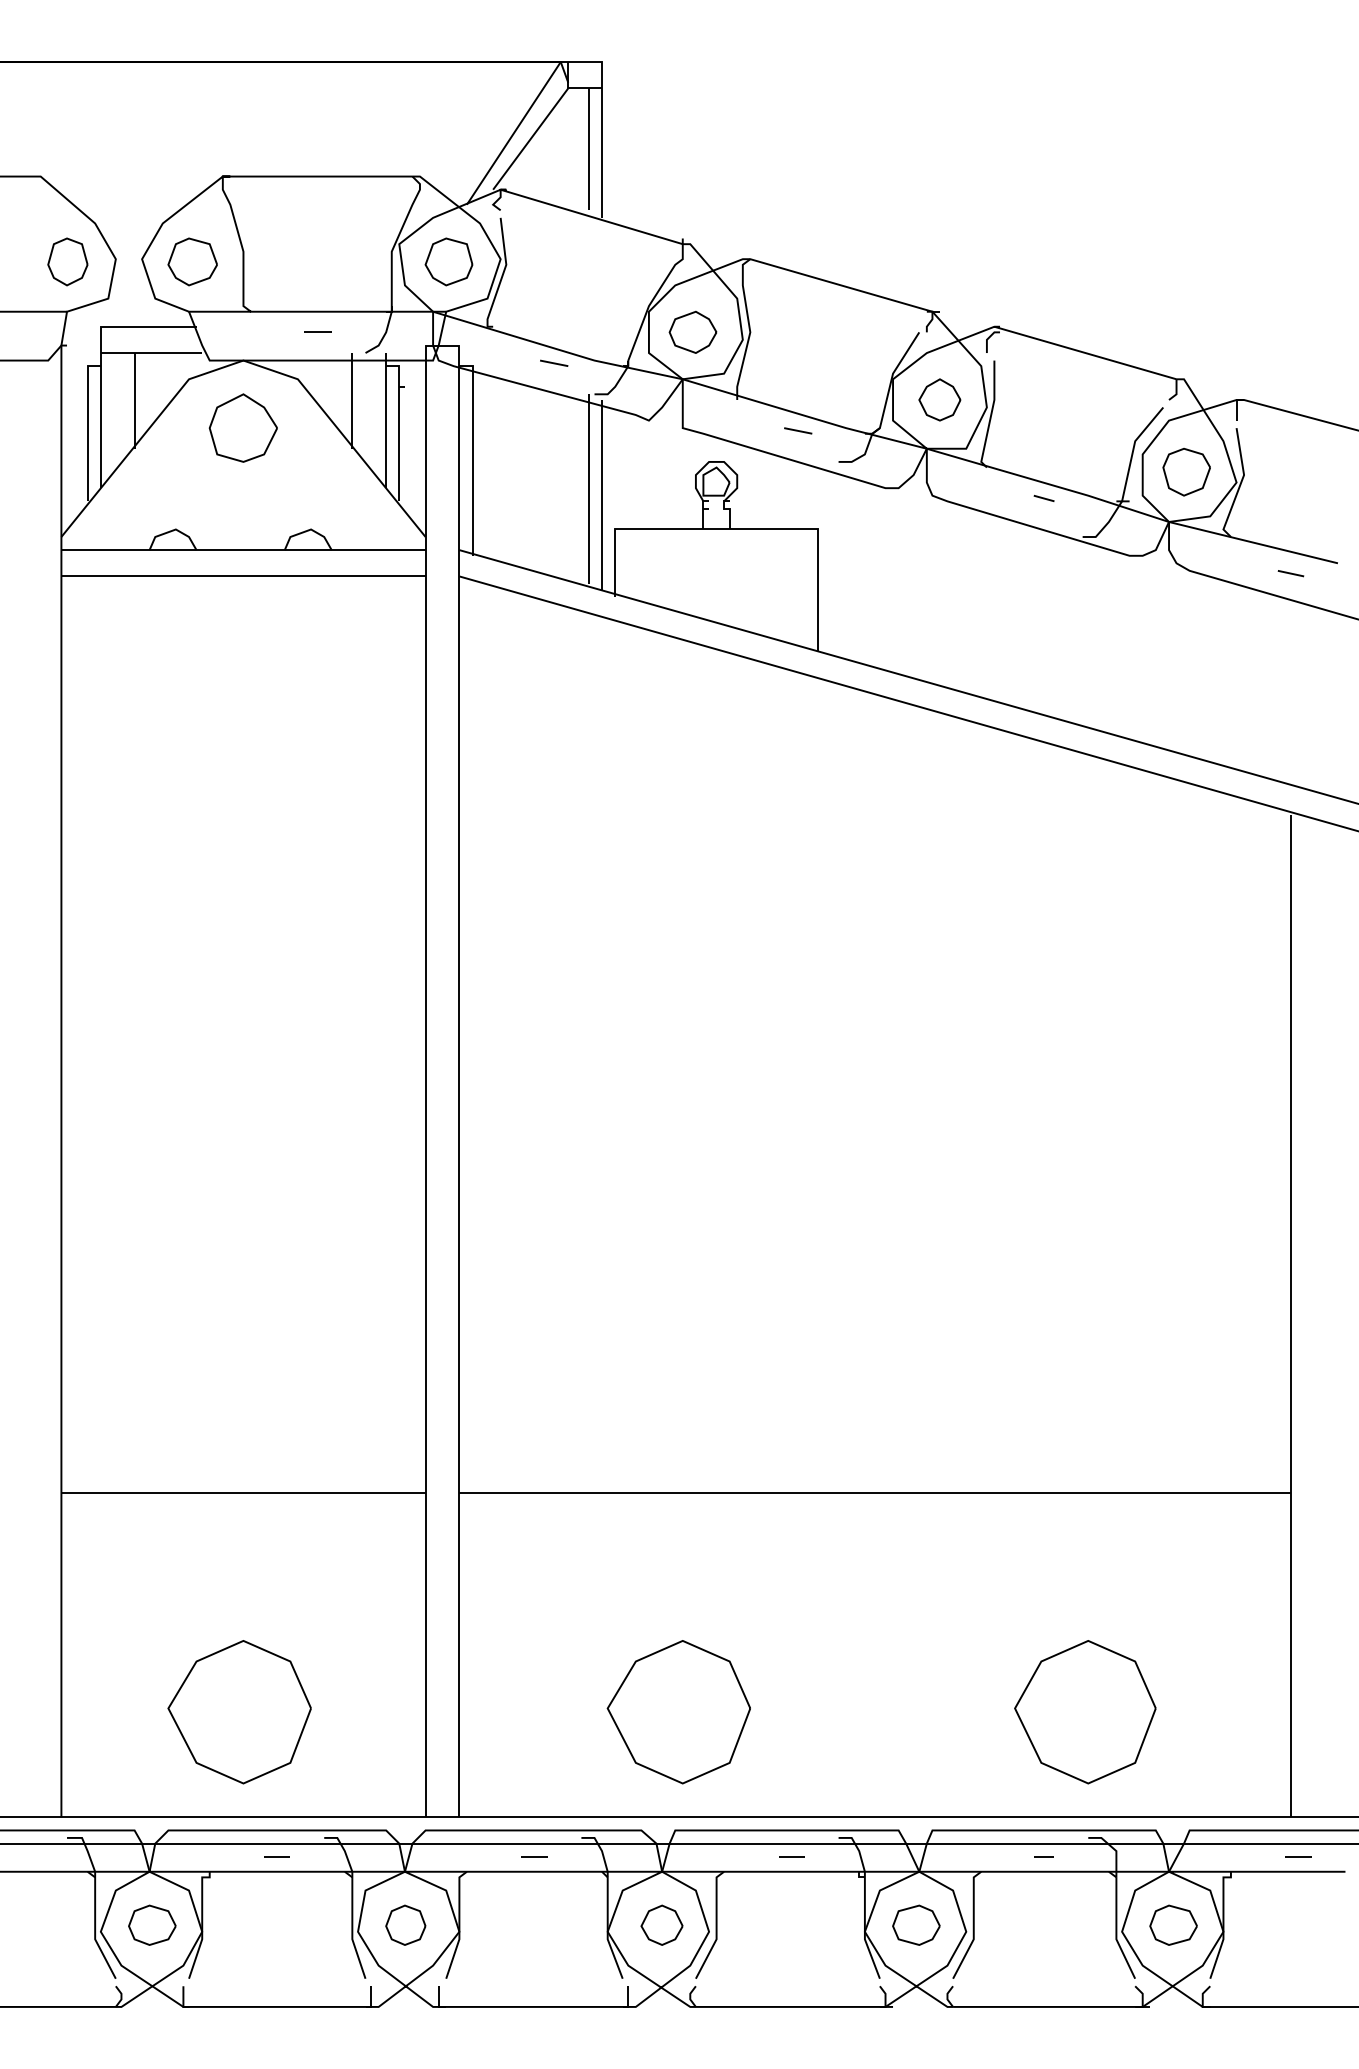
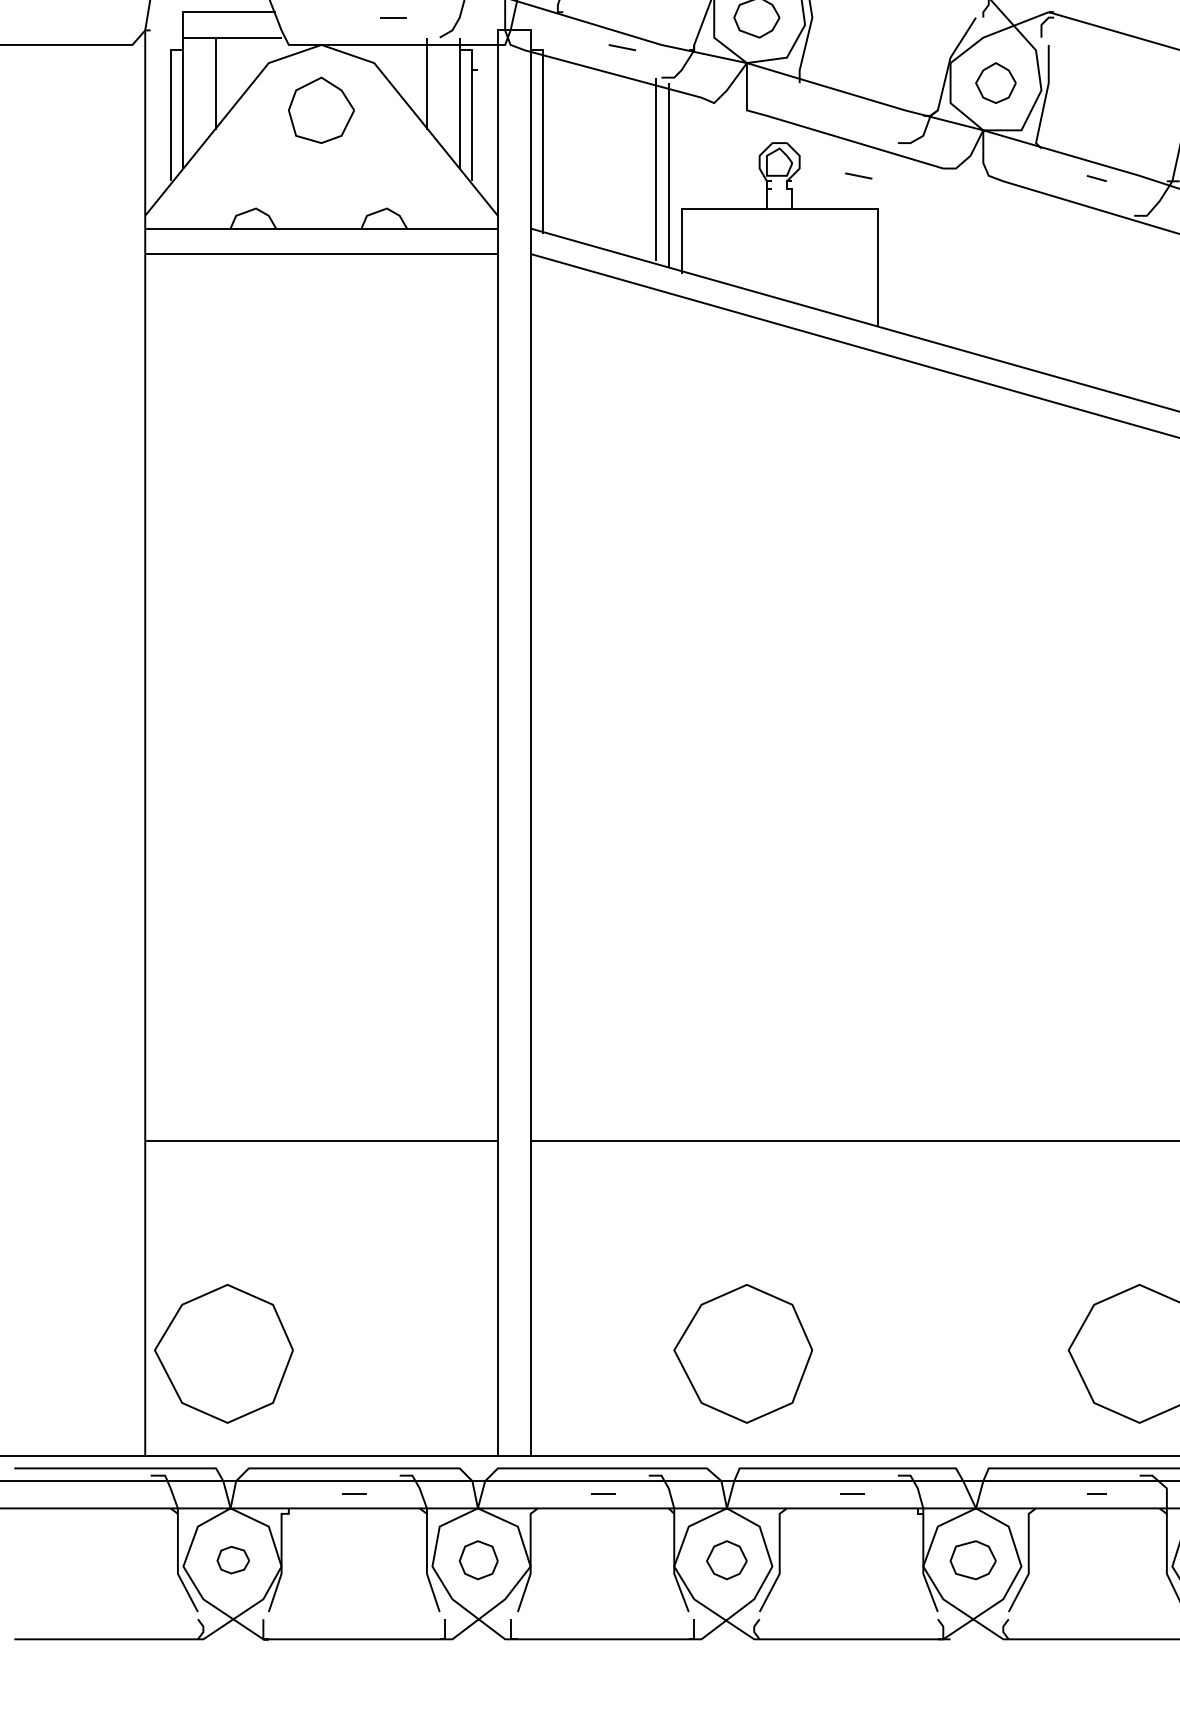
line: (798, 430) -> (859, 175), moved
part: (239, 1712) -> (223, 1354), moved
part: (152, 1924) -> (233, 1559), size x0.7

